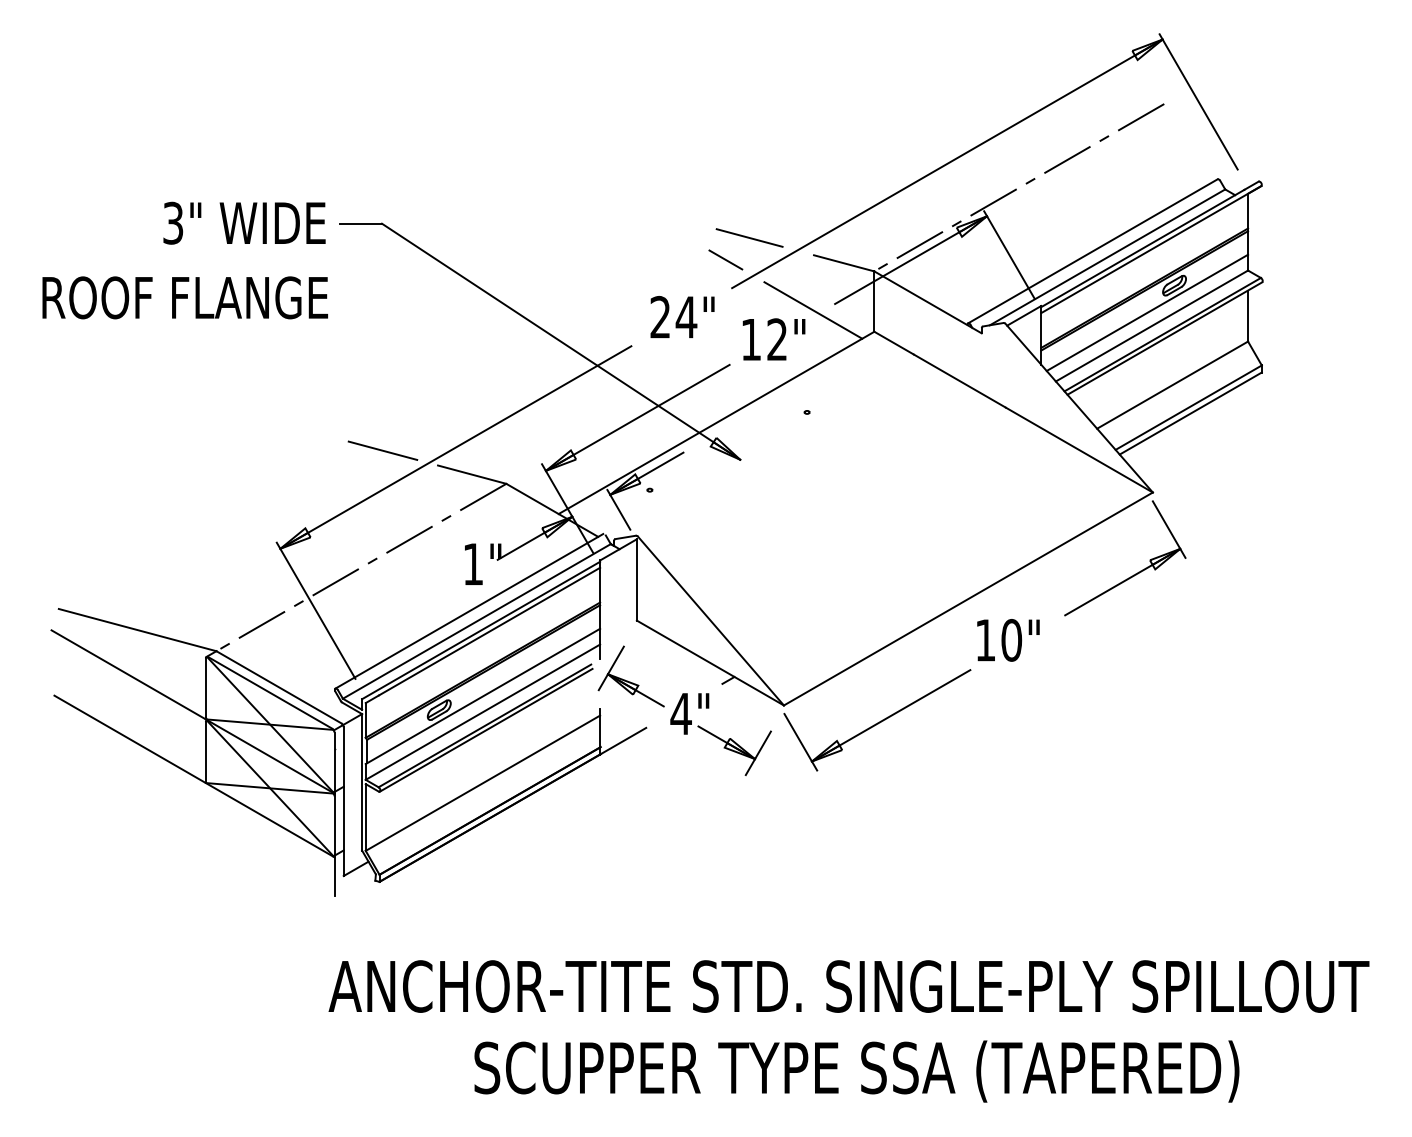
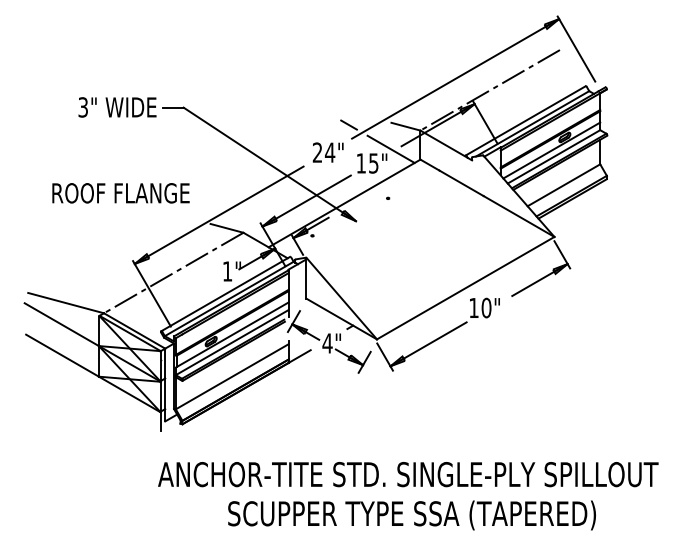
line: (749, 237) -> (360, 114), removed
text: (184, 298) -> (120, 193), moved
text: (776, 339) -> (373, 163), 12" -> 15"
line: (381, 449) -> (183, 216), removed

